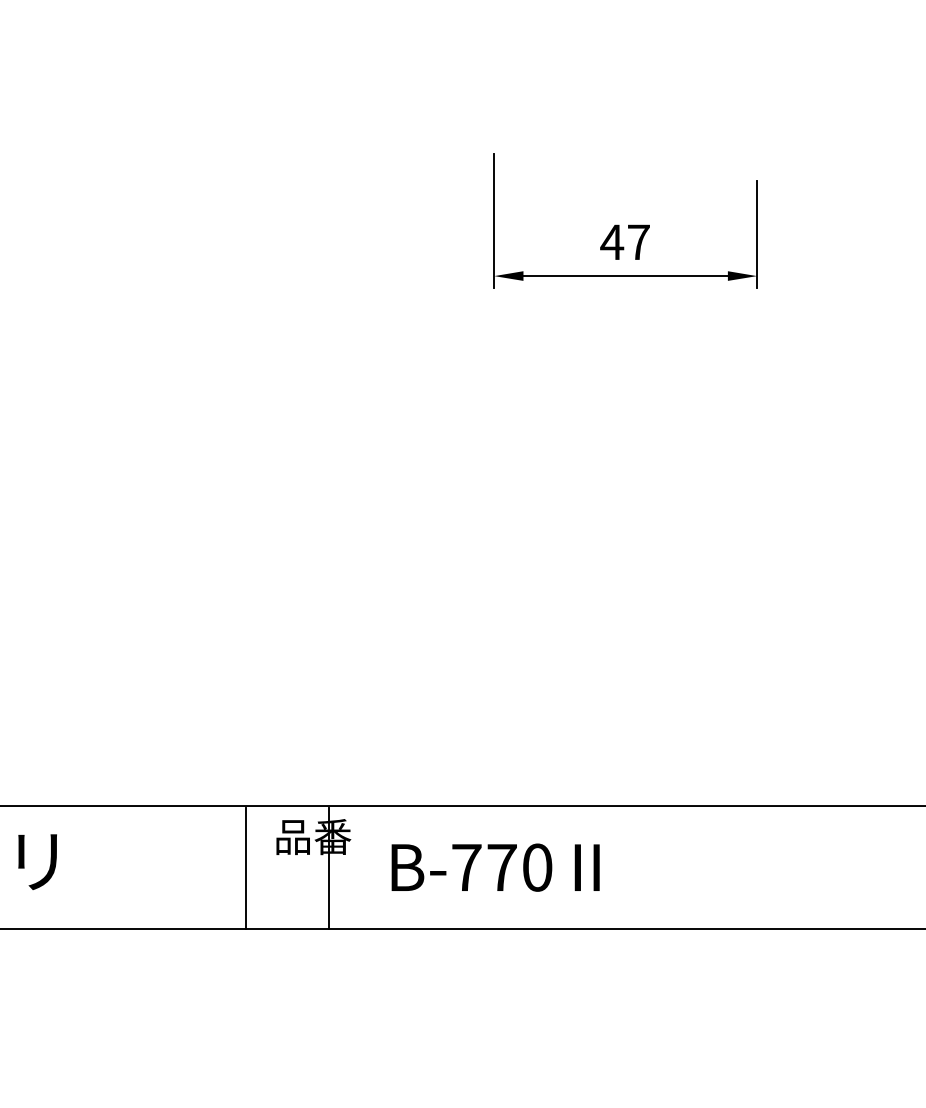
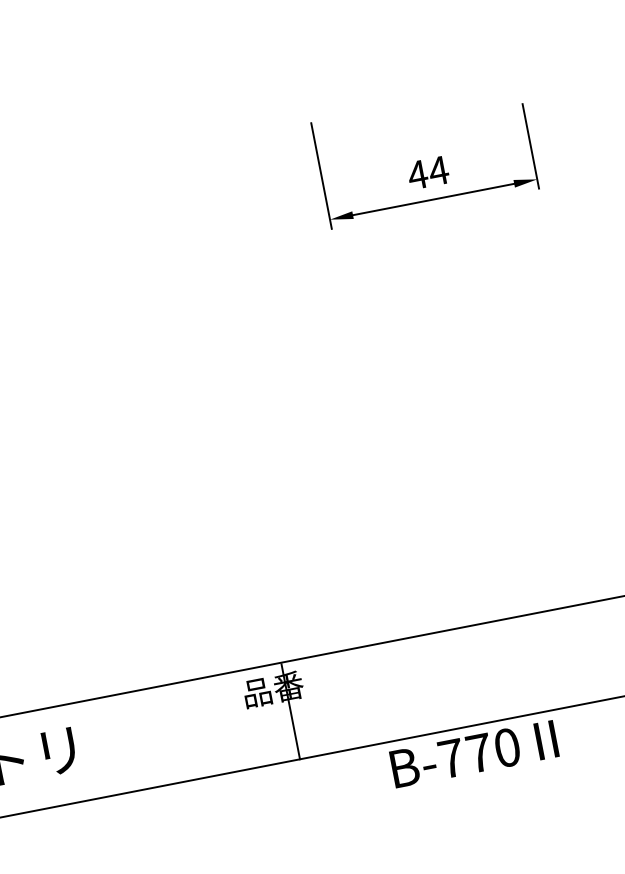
text: (638, 241) -> (438, 170), 47 -> 44
line: (246, 867) -> (225, 723), removed
text: (495, 867) -> (474, 754), moved

